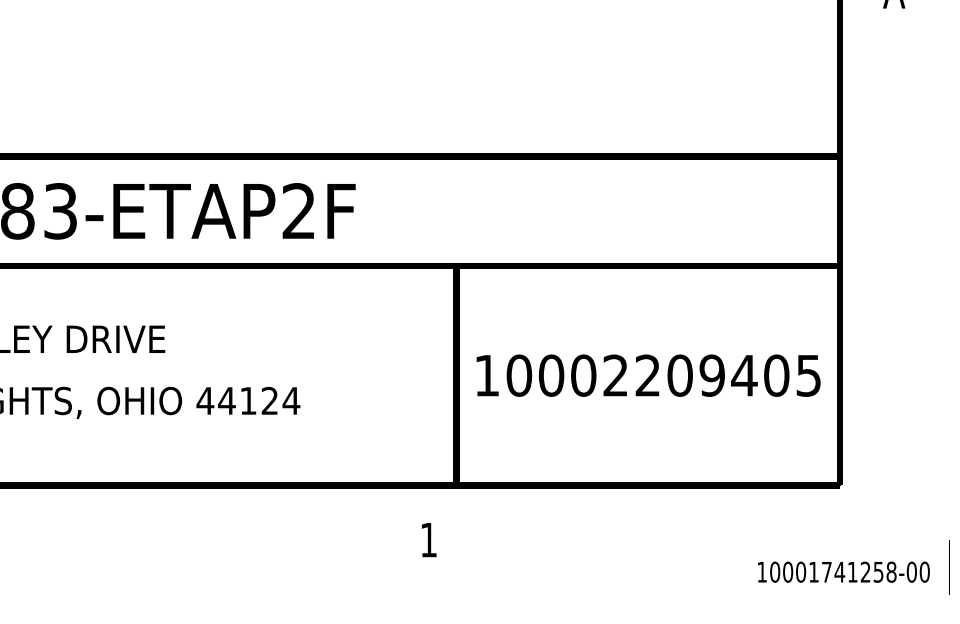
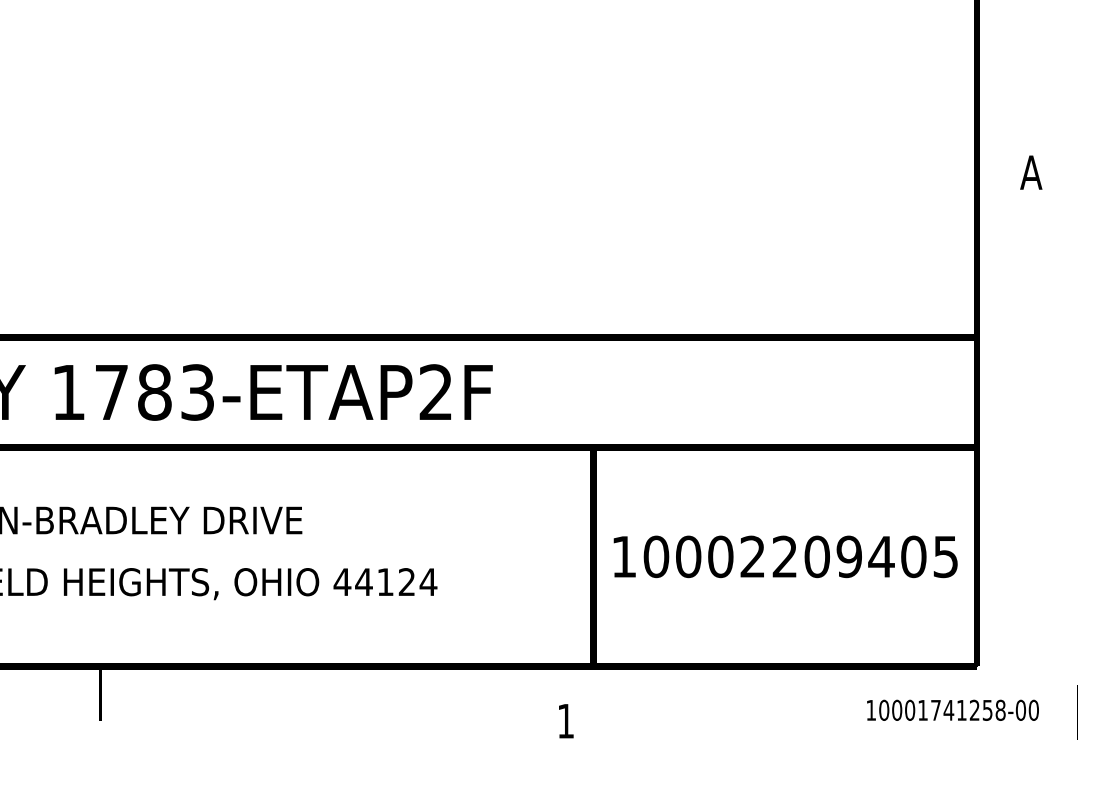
line: (949, 567) -> (1077, 712), moved
text: (843, 571) -> (952, 709), moved

